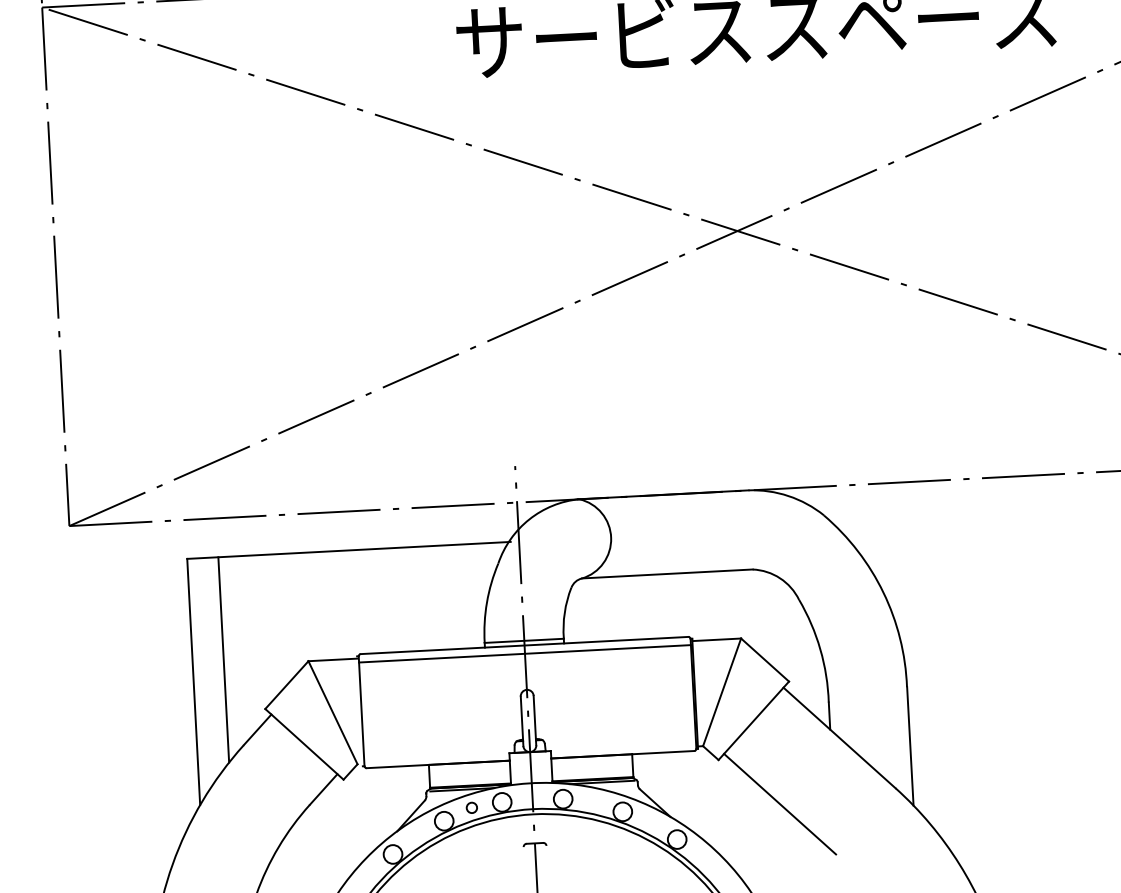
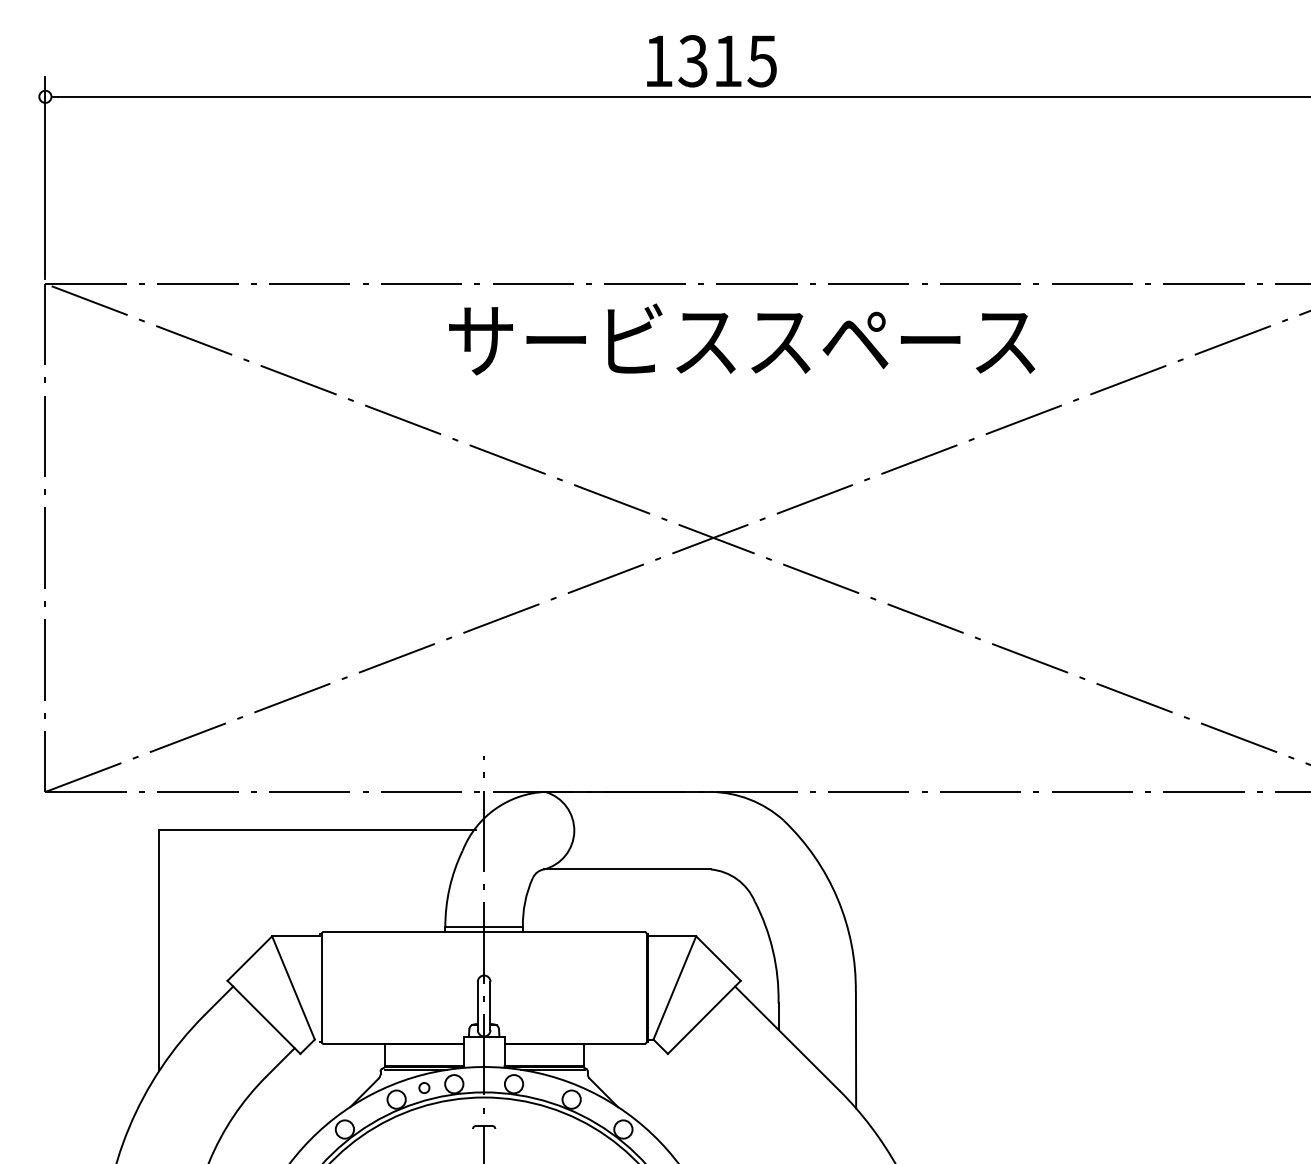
line: (524, 654) -> (483, 940), removed
line: (223, 659) -> (189, 930), removed
line: (779, 804) -> (725, 1100), removed

